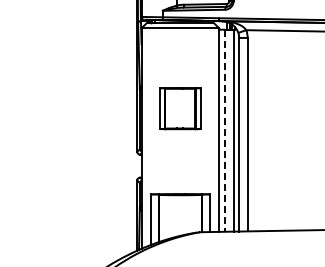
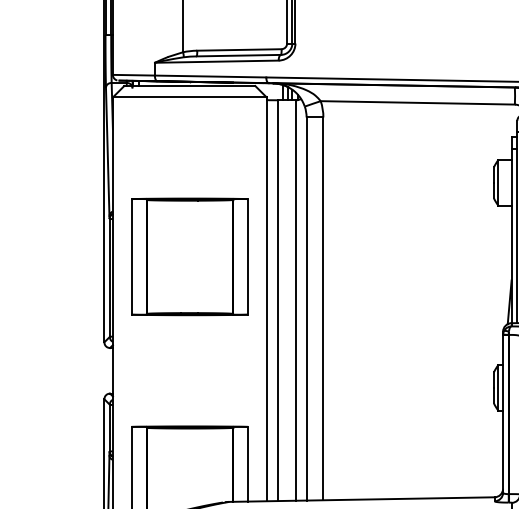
part: (180, 108) -> (190, 256), size x1.43
line: (224, 131) -> (277, 302), dashed -> solid

